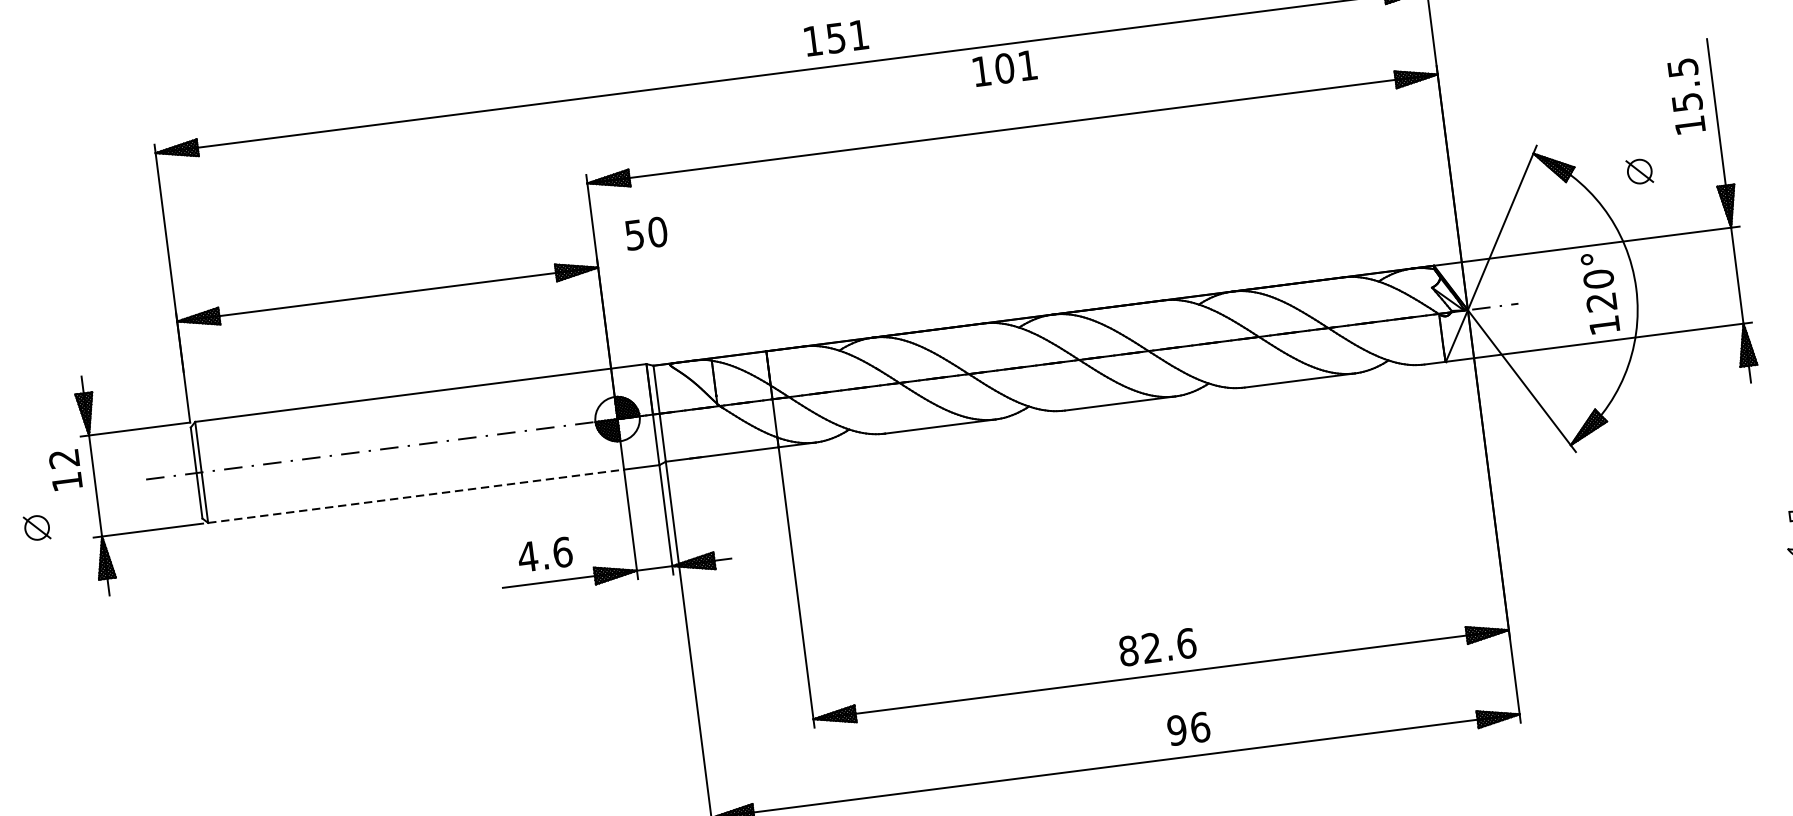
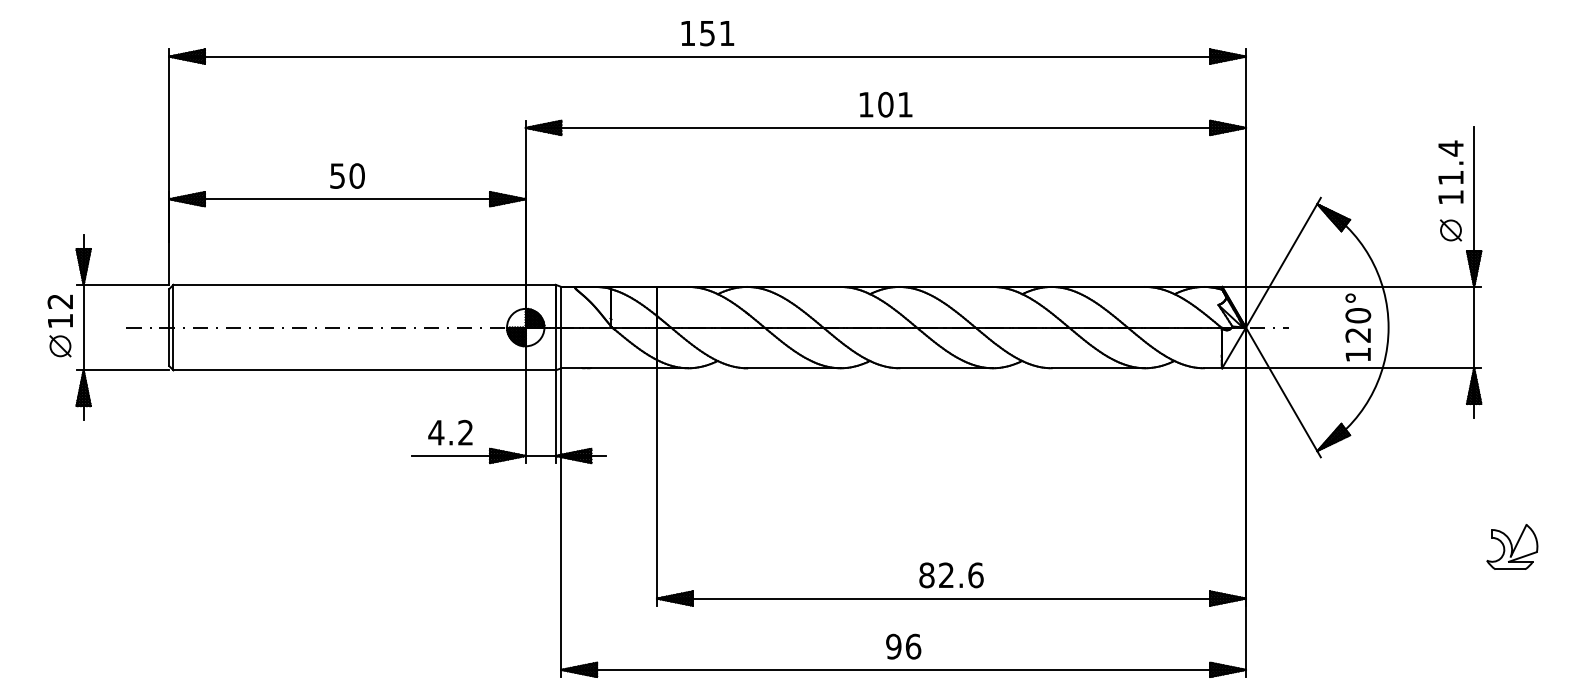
text: (836, 38) -> (707, 33), moved
text: (1004, 68) -> (885, 104), moved
text: (1684, 84) -> (1450, 162), 15.5 -> 11.4
part: (1640, 171) -> (1451, 230), moved
text: (646, 232) -> (347, 175), moved
line: (417, 496) -> (350, 370), dashed -> solid
part: (37, 528) -> (60, 346), moved
text: (562, 552) -> (465, 432), 4.6 -> 4.2
text: (1188, 728) -> (903, 646), moved

